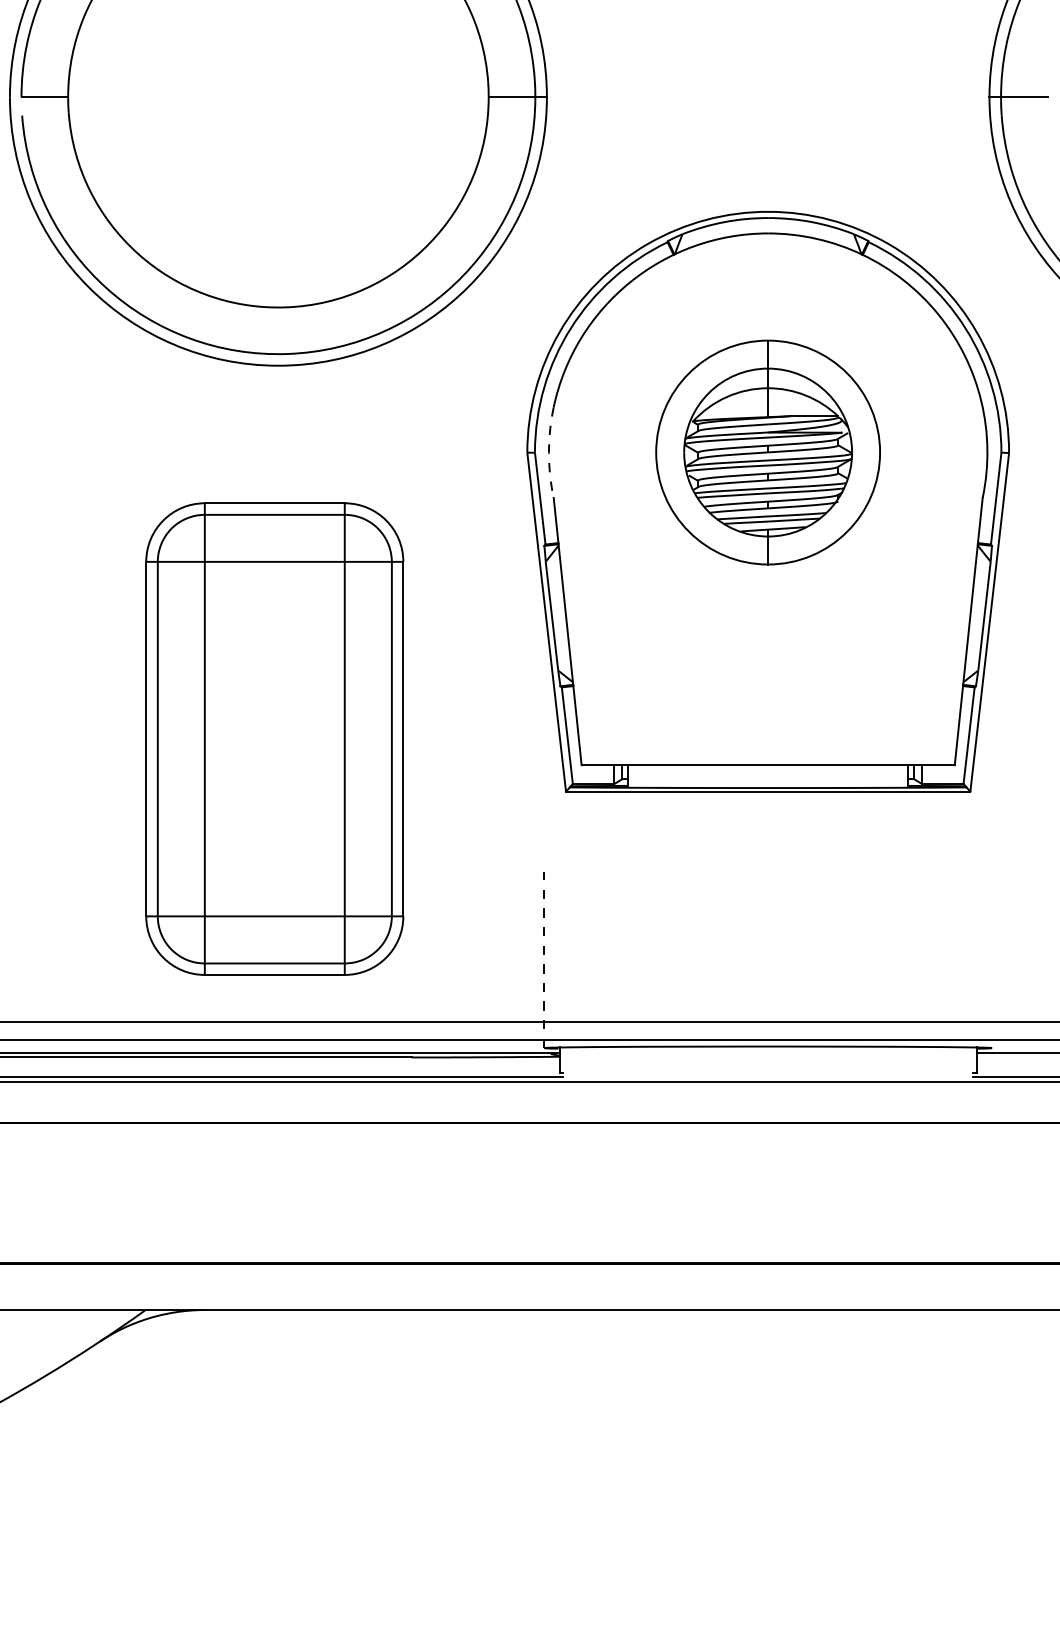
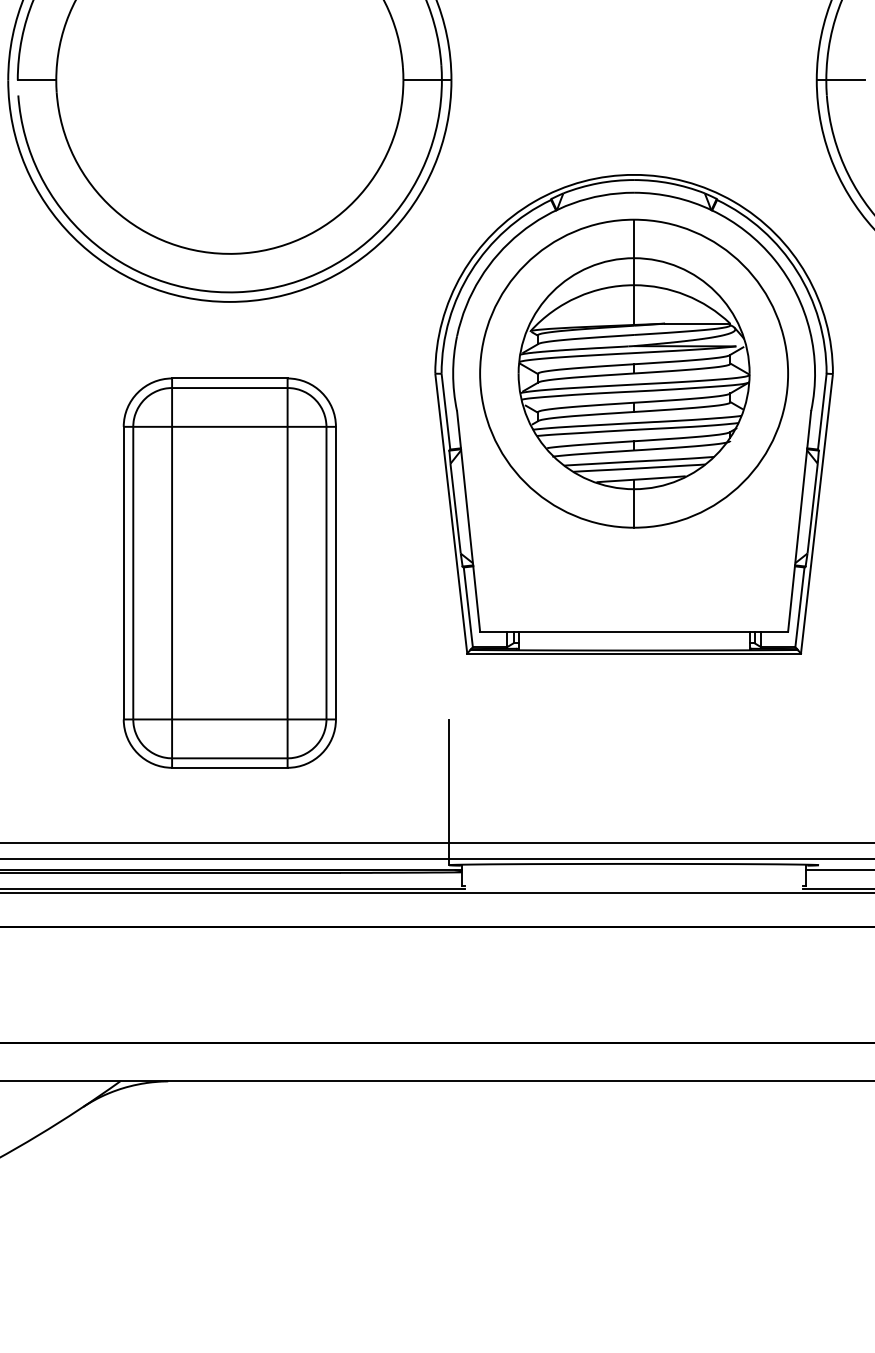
arc: (549, 452) -> (453, 373), dashed -> solid
part: (767, 452) -> (633, 373), size x1.67
part: (274, 738) -> (229, 572), moved
line: (544, 960) -> (449, 792), dashed -> solid

